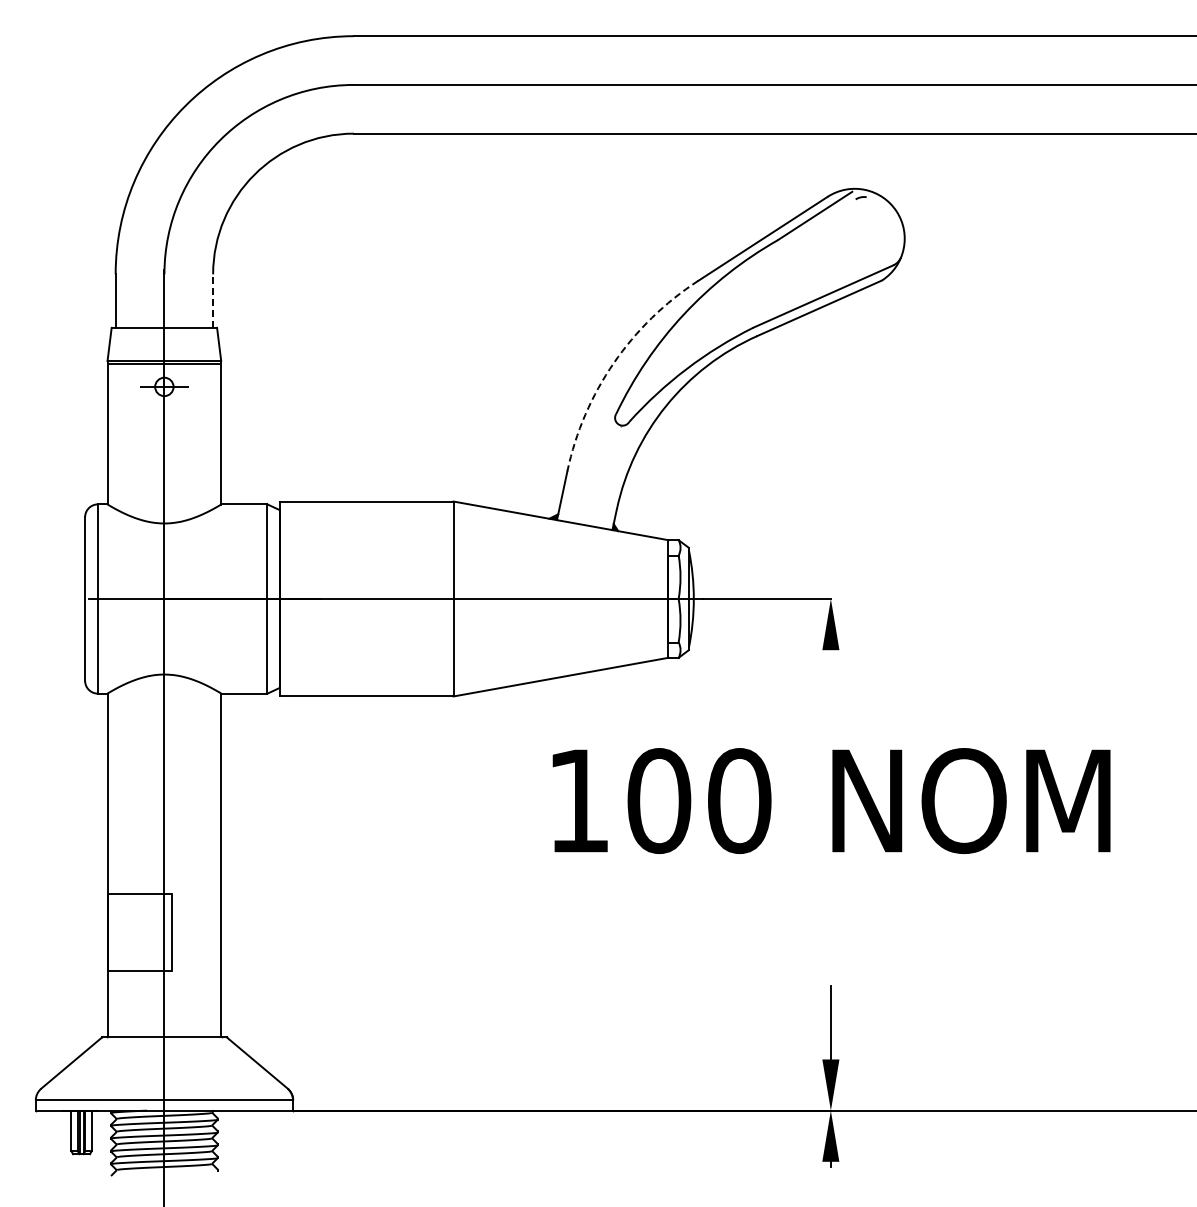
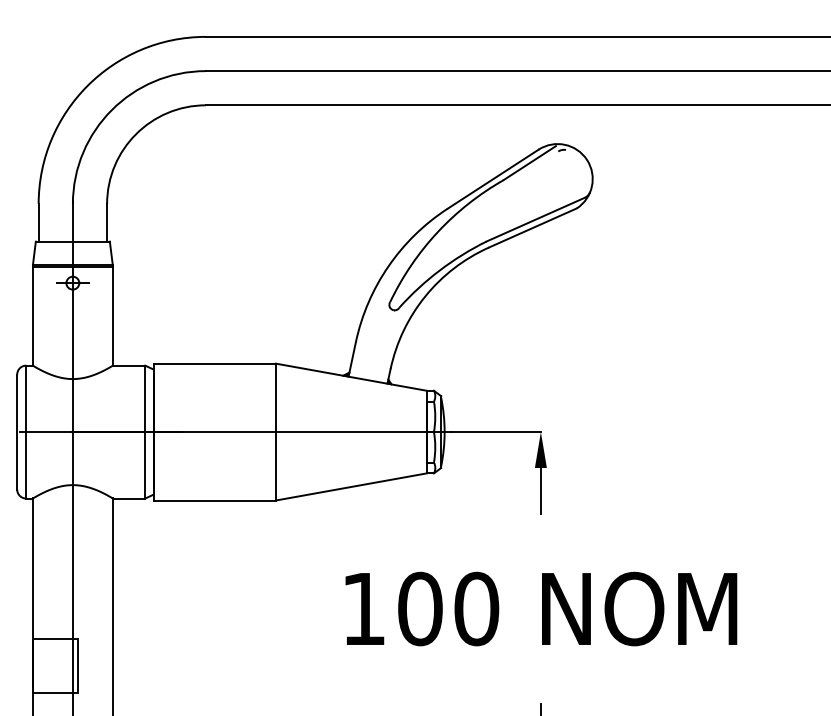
line: (213, 301) -> (107, 223), dashed -> solid
arc: (613, 363) -> (388, 266), dashed -> solid
line: (830, 682) -> (540, 490), added
text: (831, 801) -> (541, 609), moved

